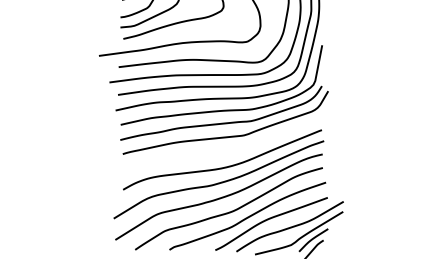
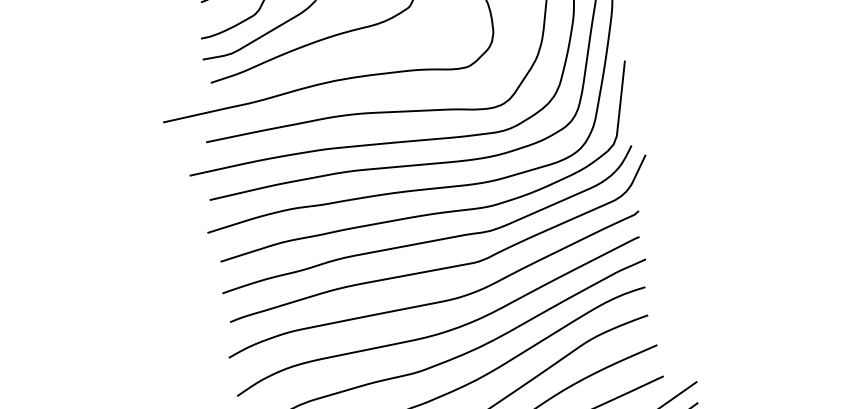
curve: (221, 152) -> (434, 301), added

